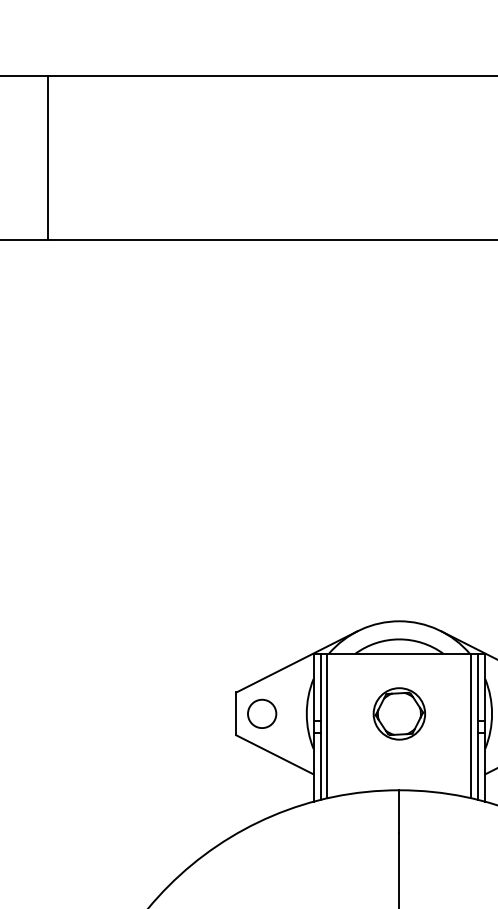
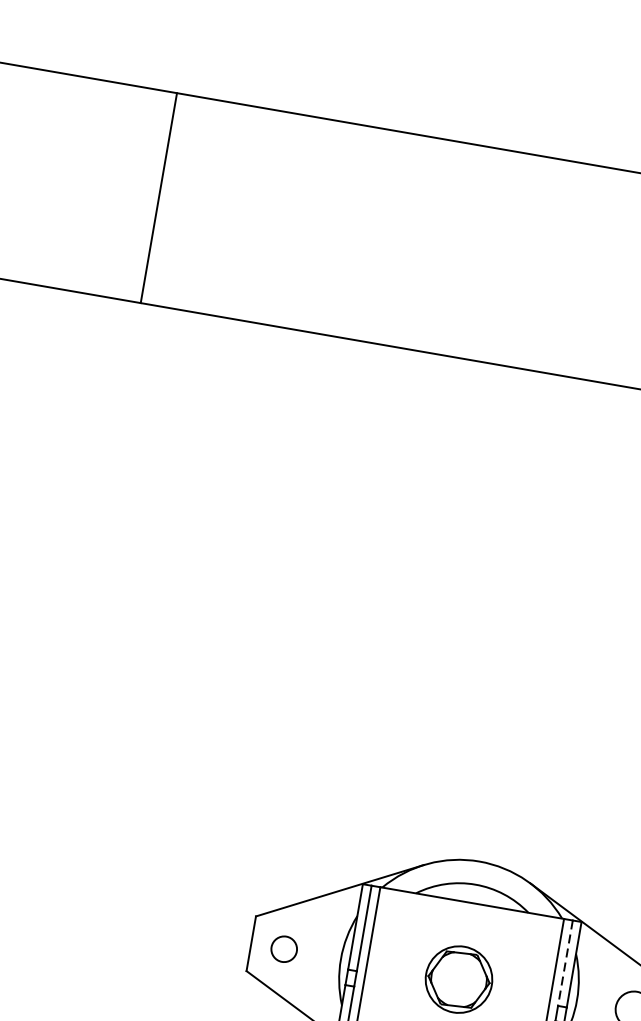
line: (47, 157) -> (158, 197), moved
line: (478, 687) -> (565, 963), solid -> dashed
circle: (262, 713) -> (284, 948), size x0.7

